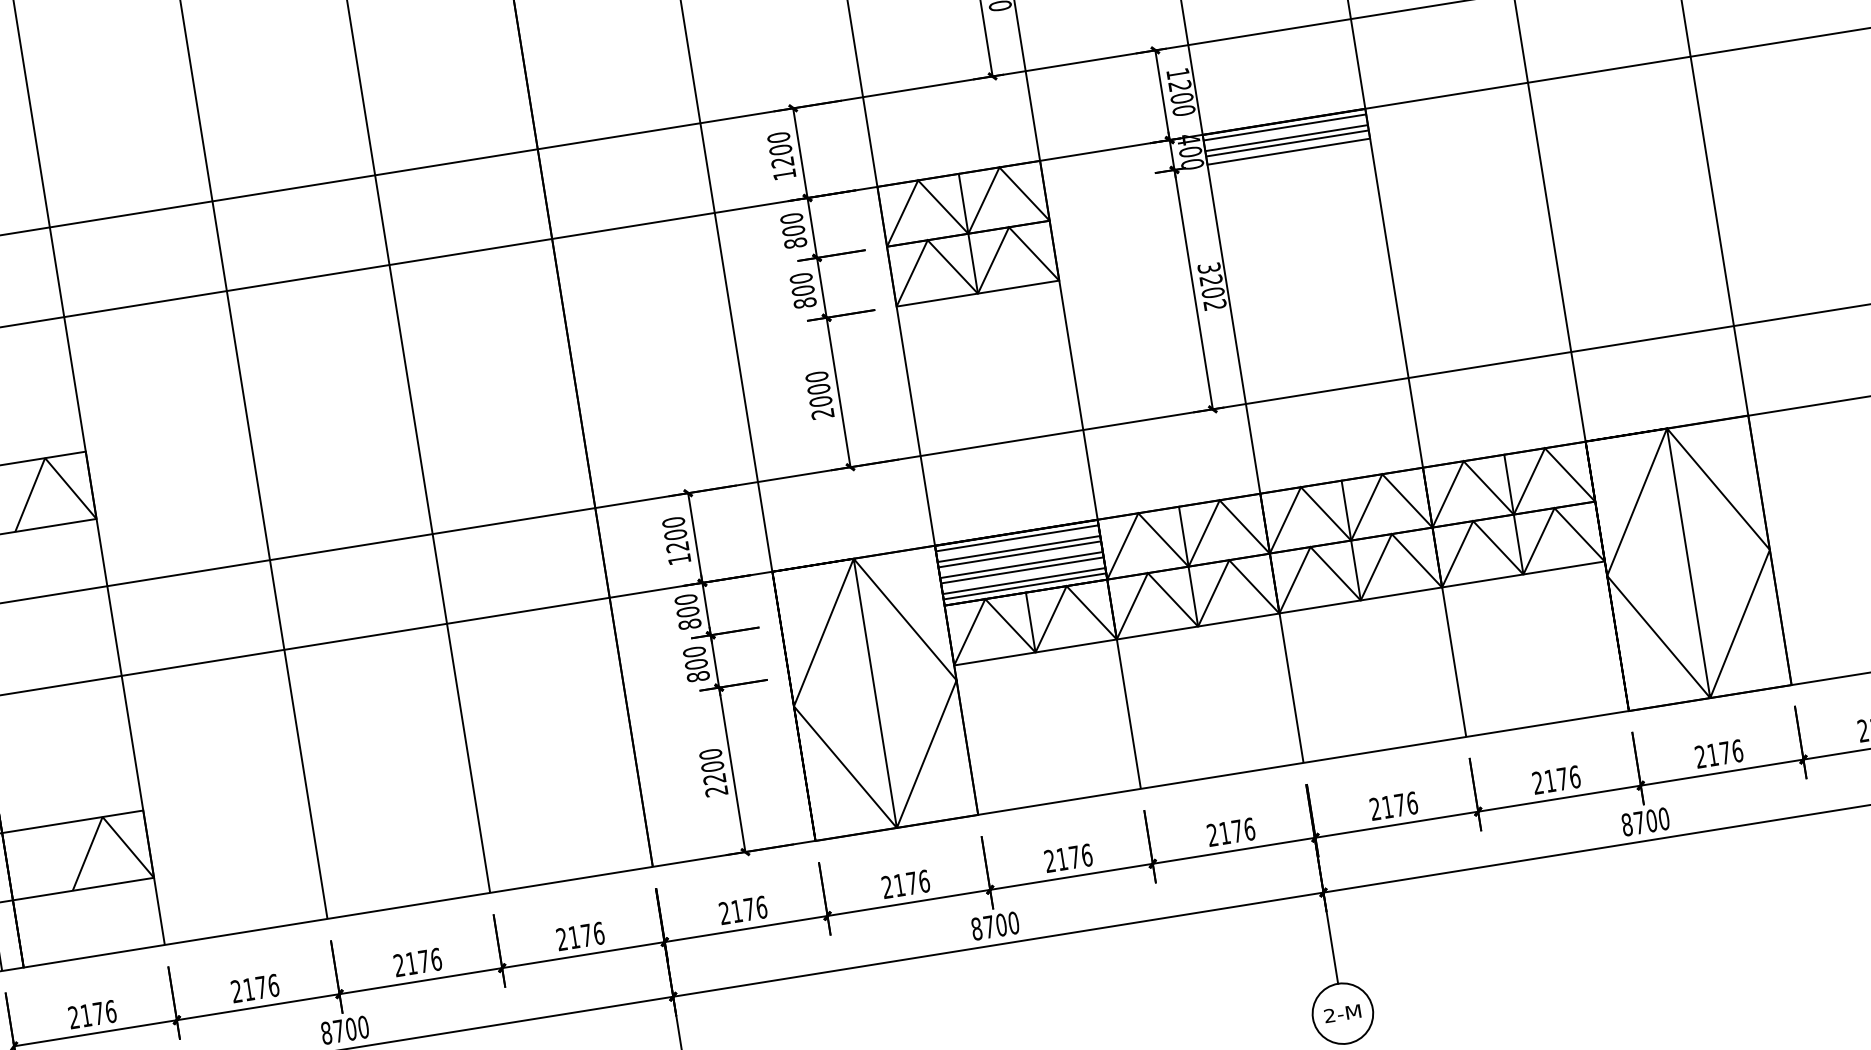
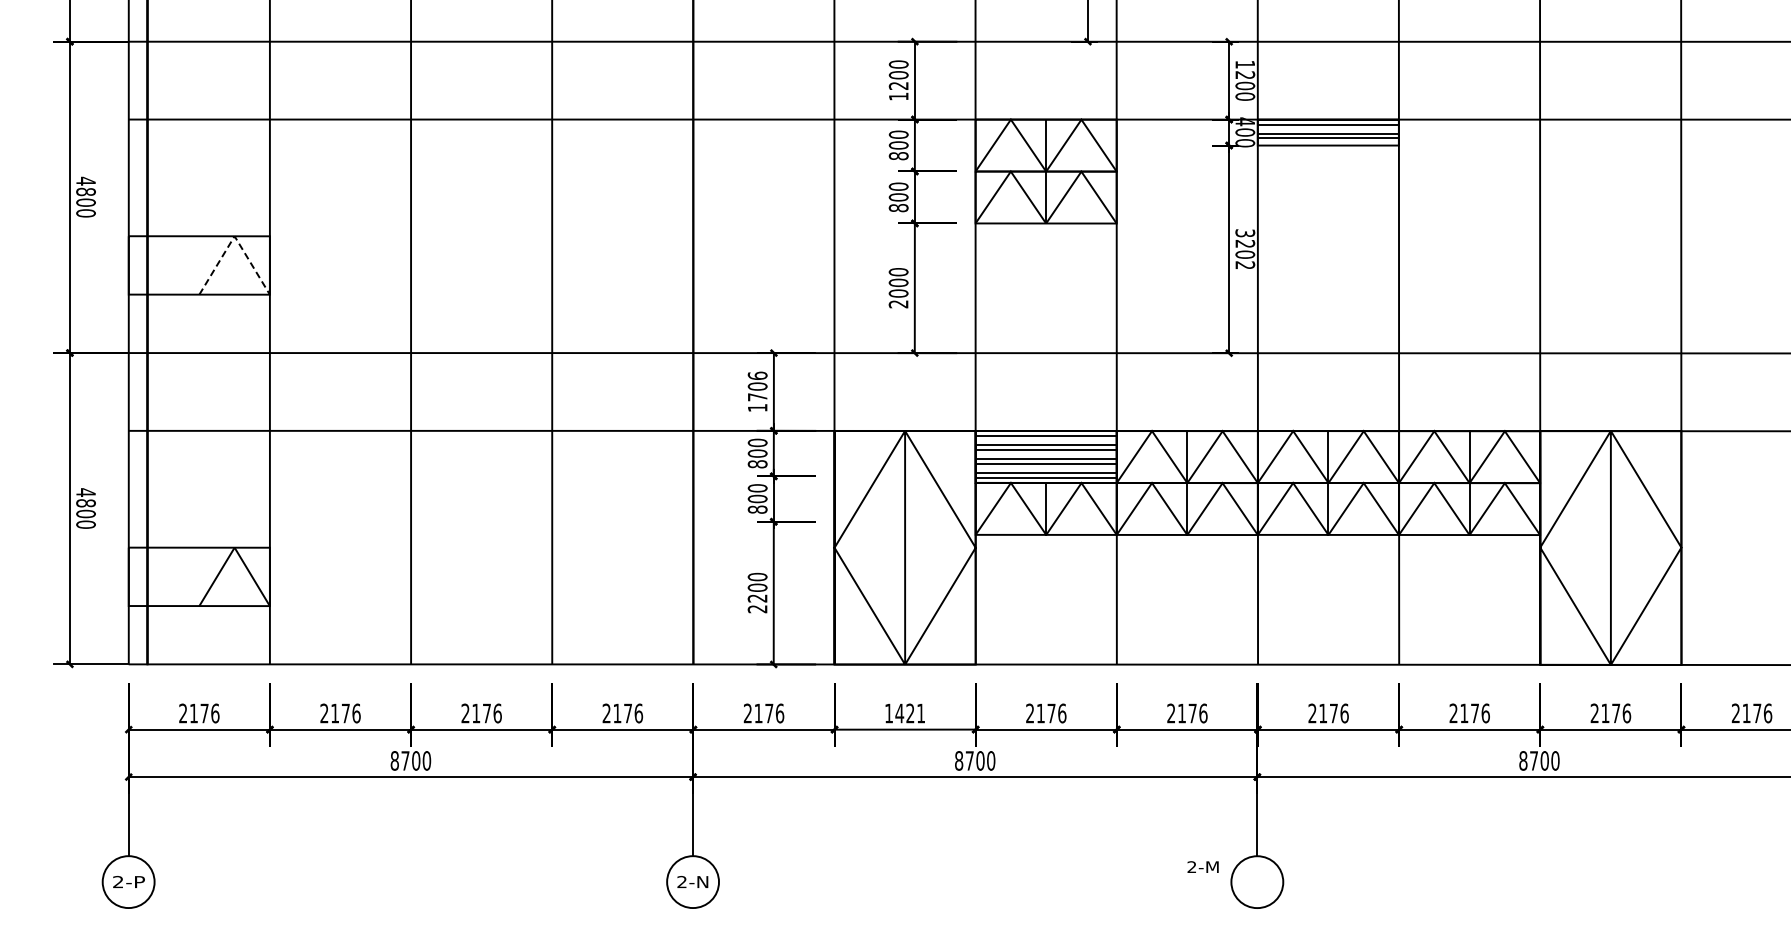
line: (45, 458) -> (234, 236), solid -> dashed
text: (675, 534) -> (757, 386), 1200 -> 1706
text: (906, 884) -> (905, 713), 2176 -> 1421
text: (1341, 1013) -> (1202, 866), moved

